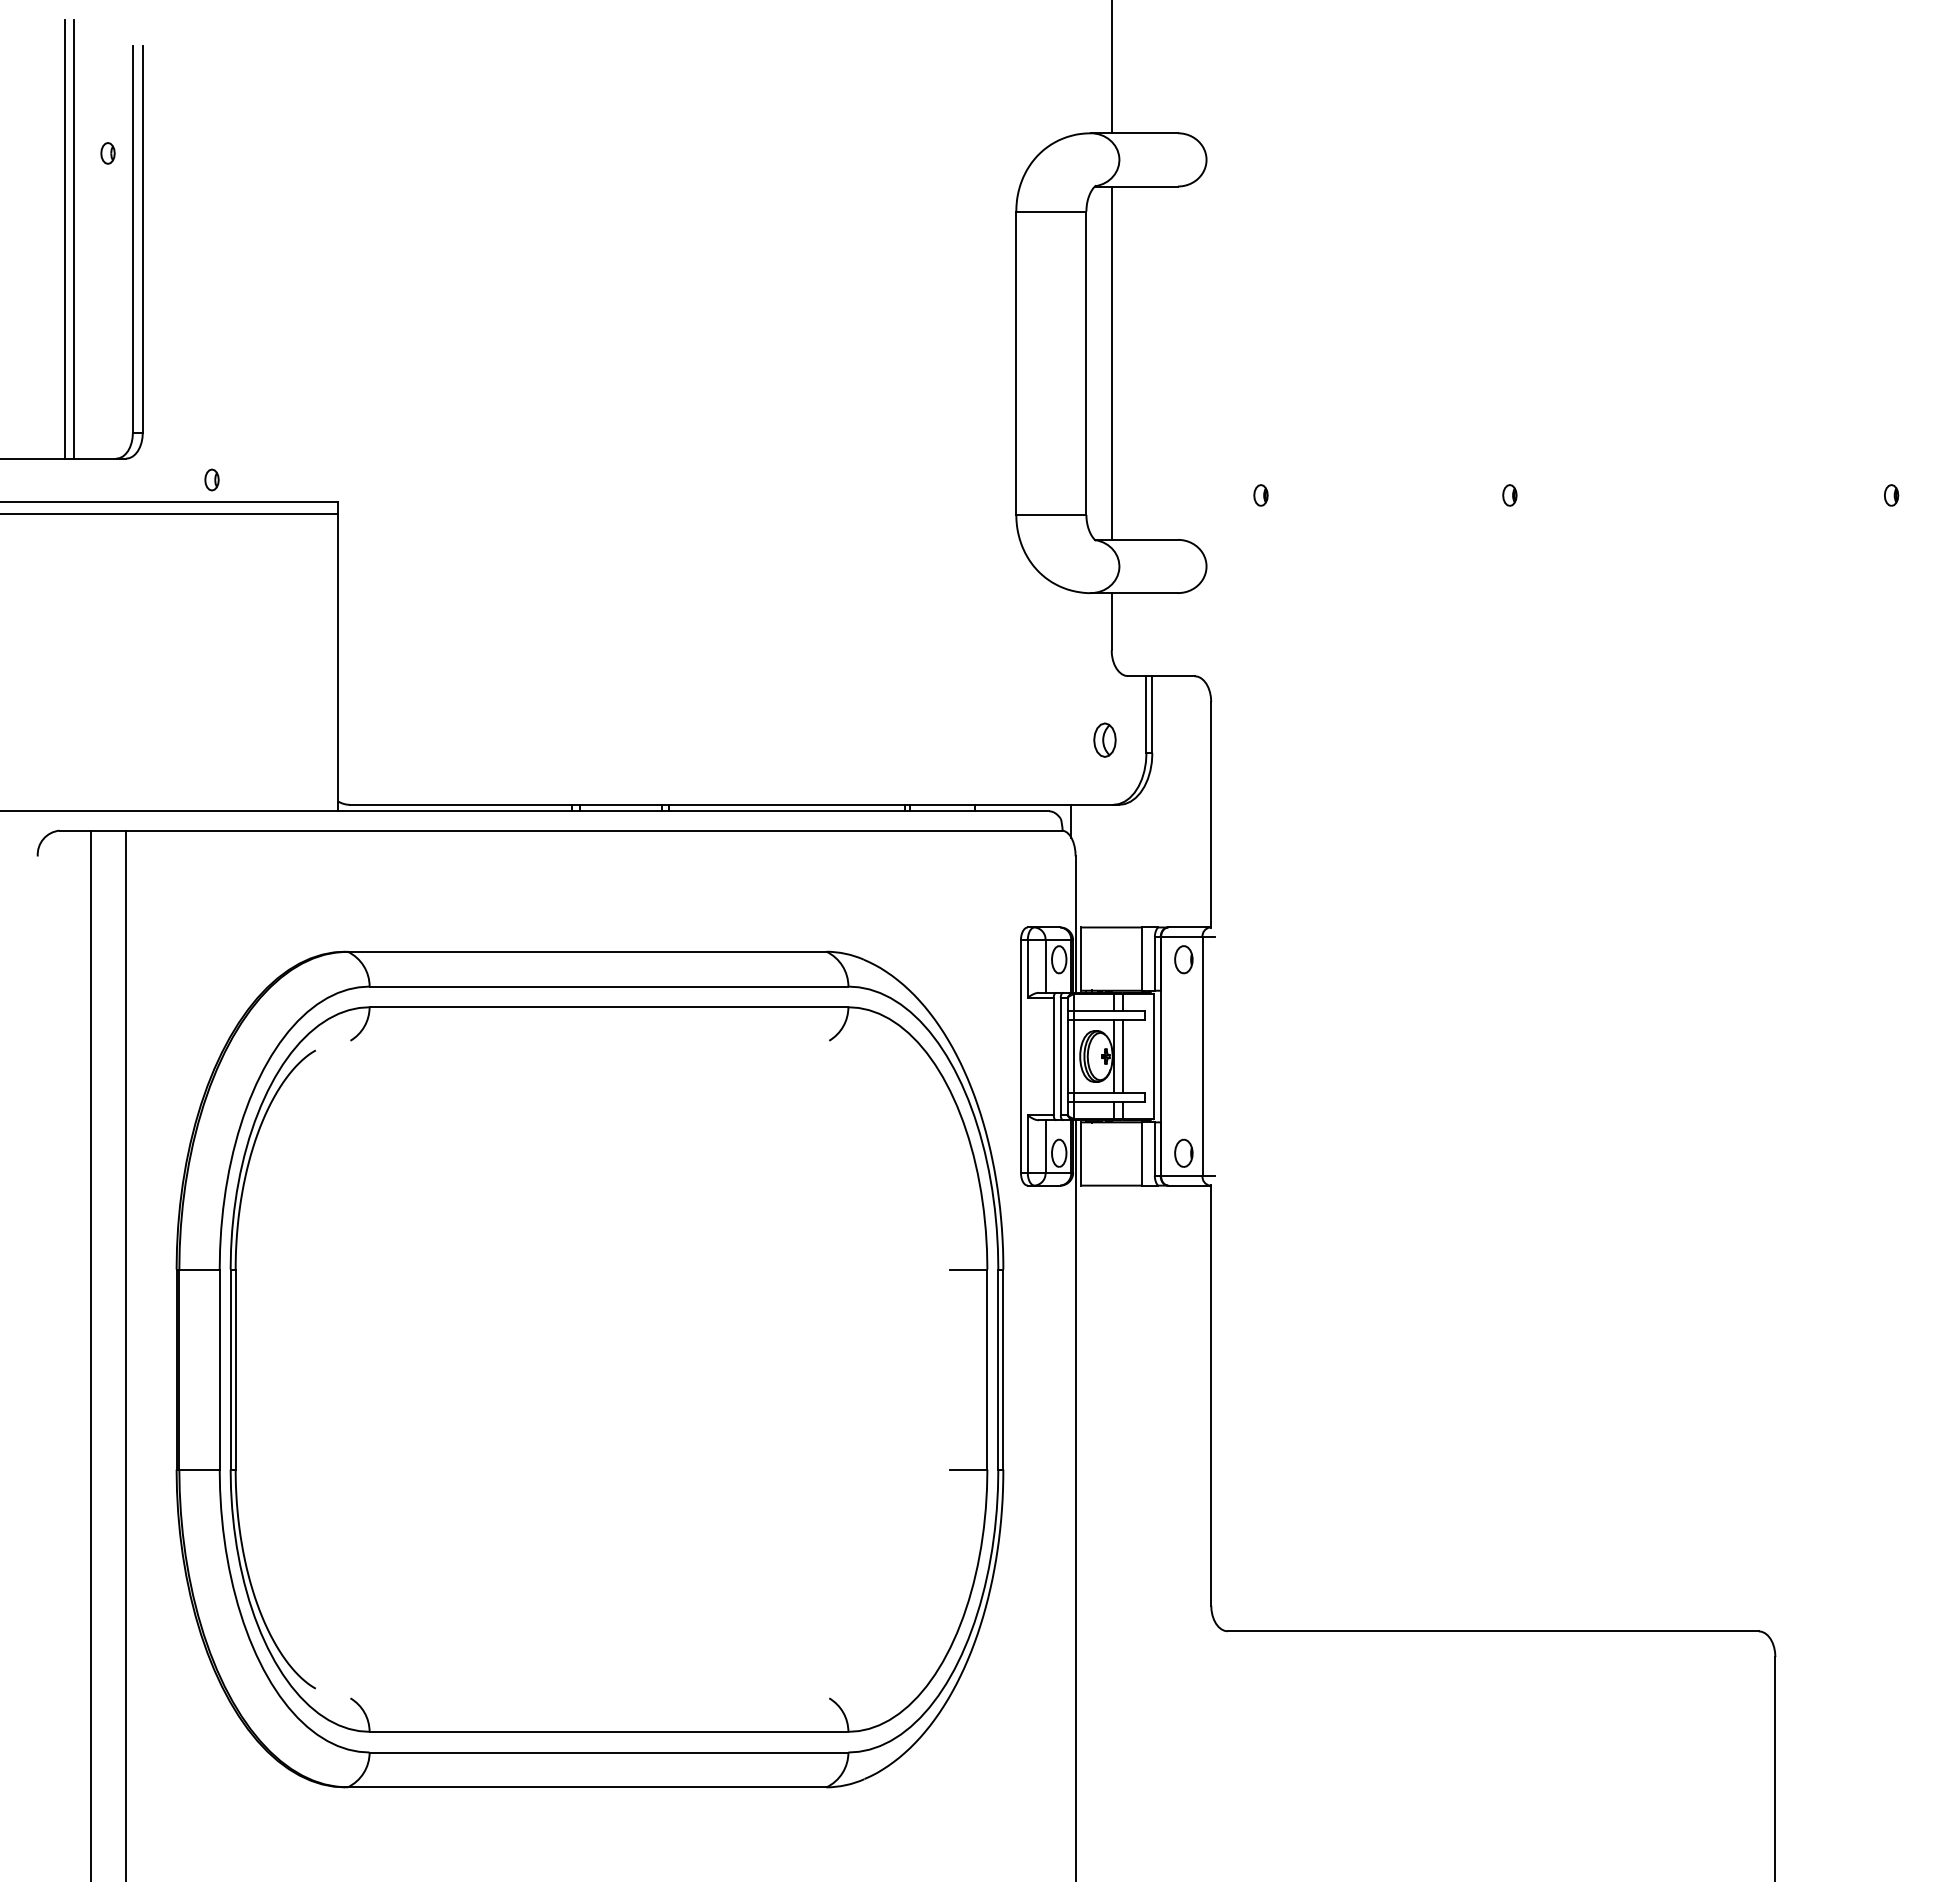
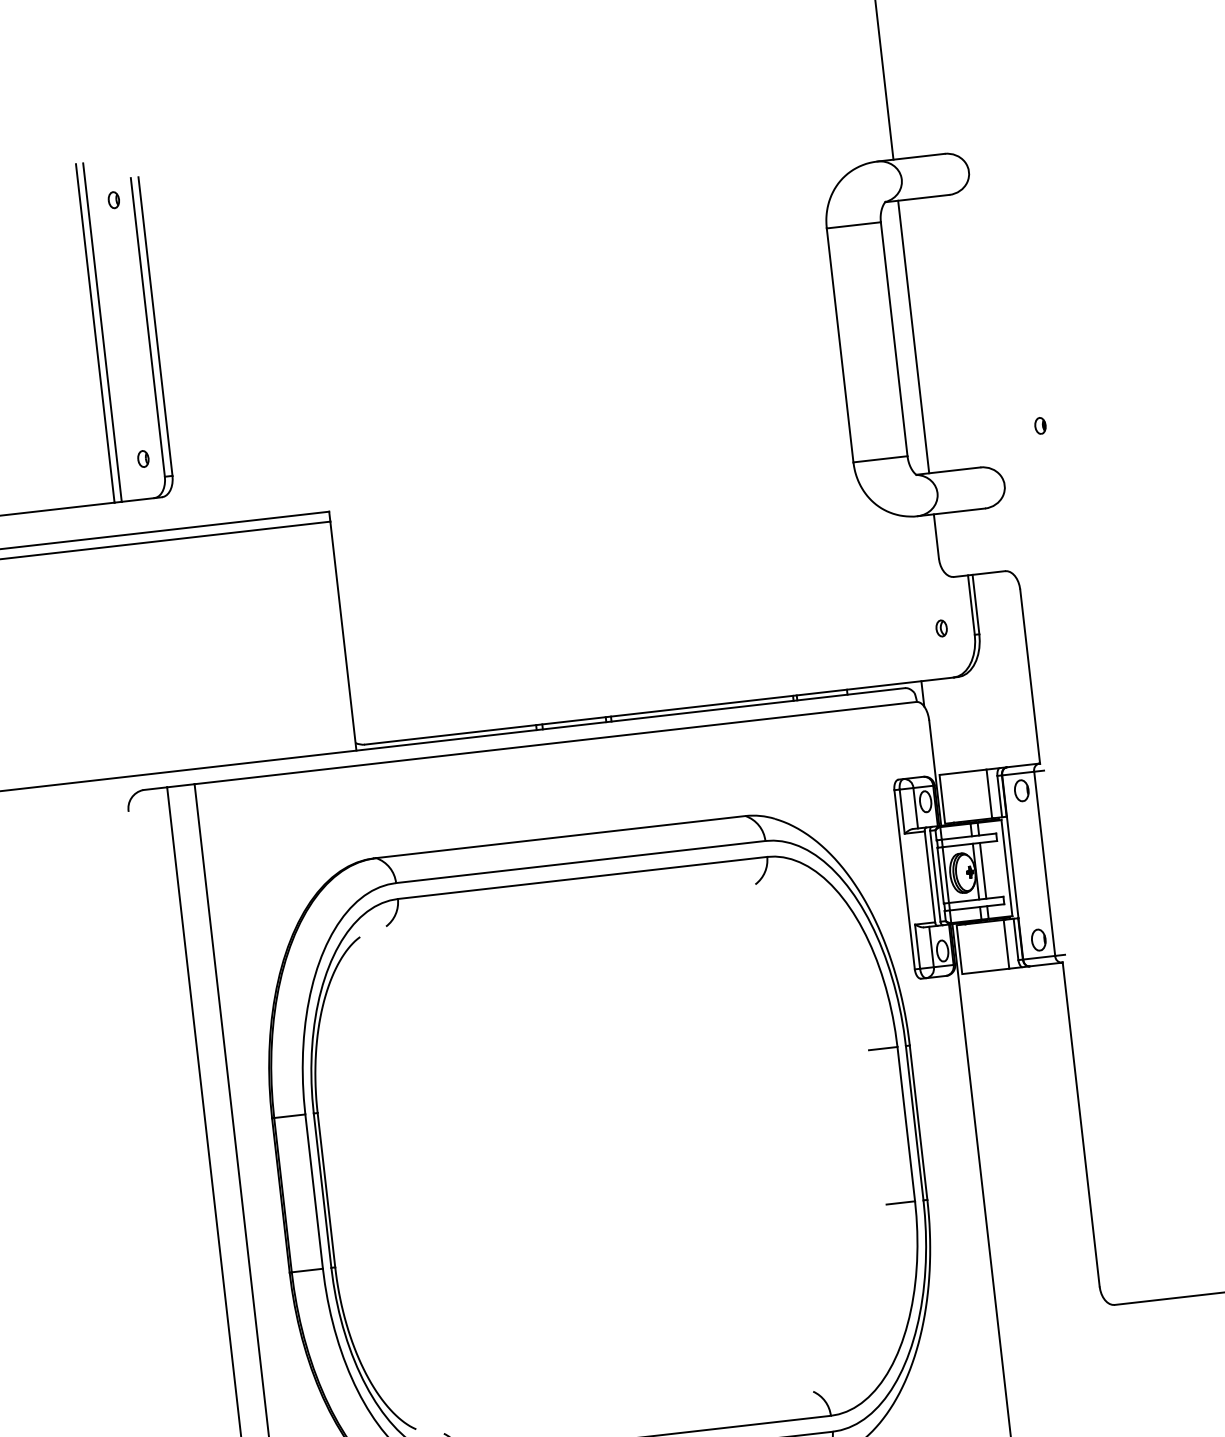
part: (107, 153) -> (113, 200), moved
part: (211, 479) -> (142, 458), moved
part: (1104, 740) -> (941, 628), size x0.62

